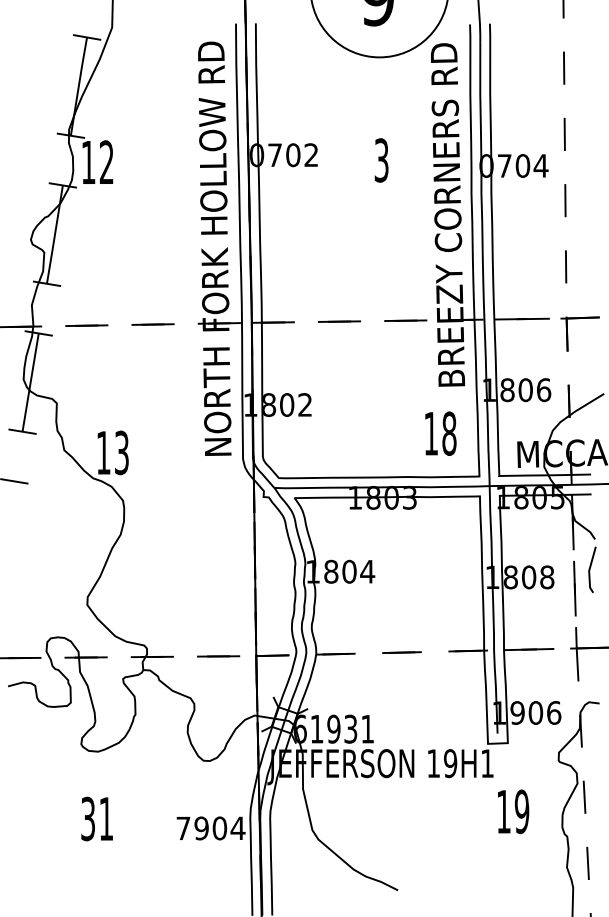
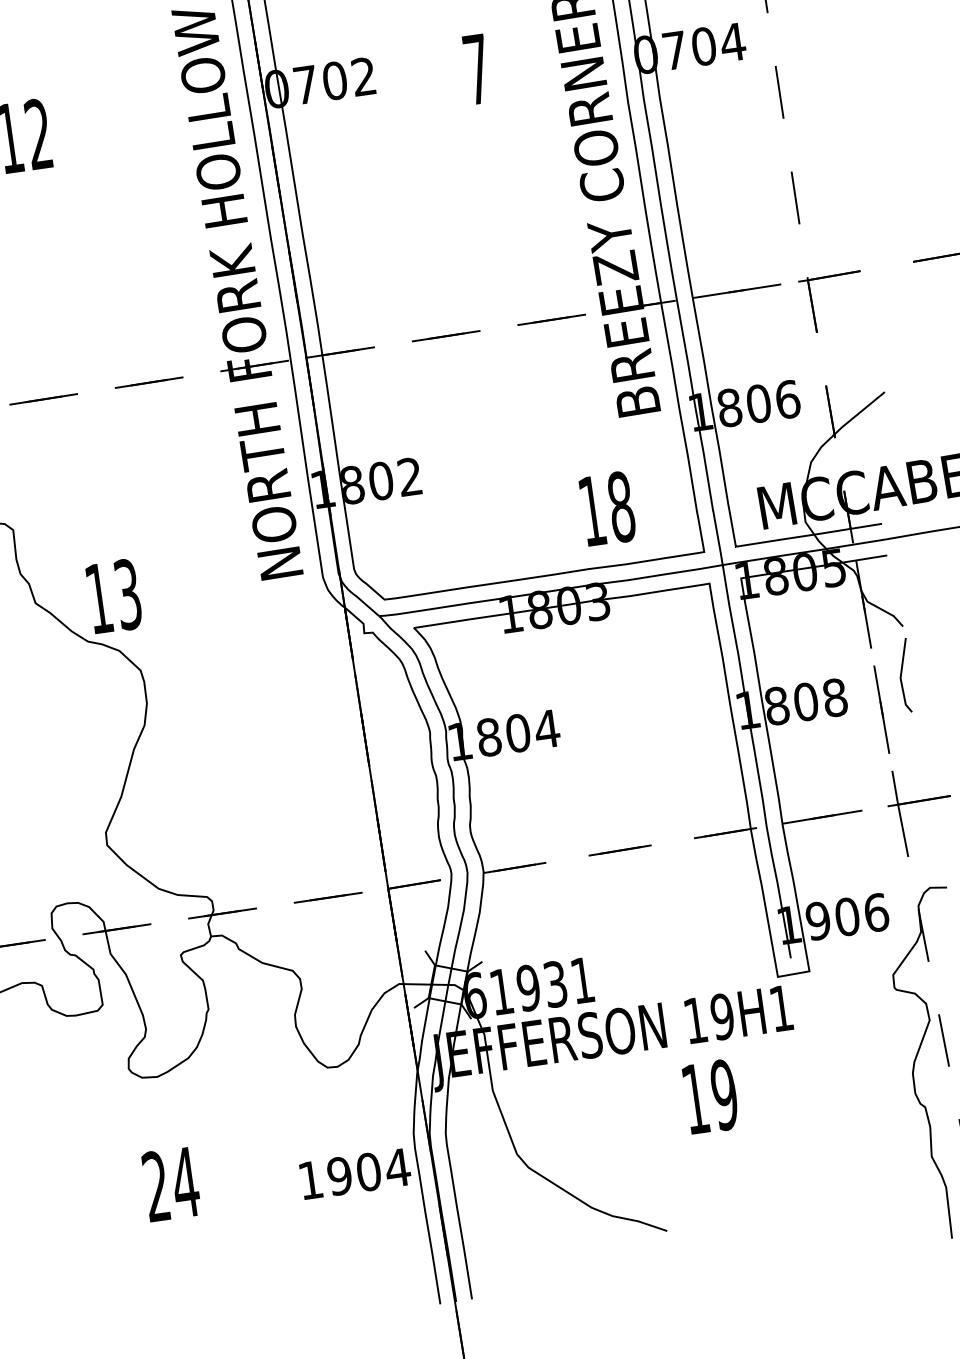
text: (381, 160) -> (476, 69), 3 -> 7
text: (440, 433) -> (607, 508), moved
text: (513, 811) -> (710, 1096), moved
text: (97, 819) -> (171, 1185), 31 -> 24
text: (183, 827) -> (310, 1178), 7904 -> 1904

